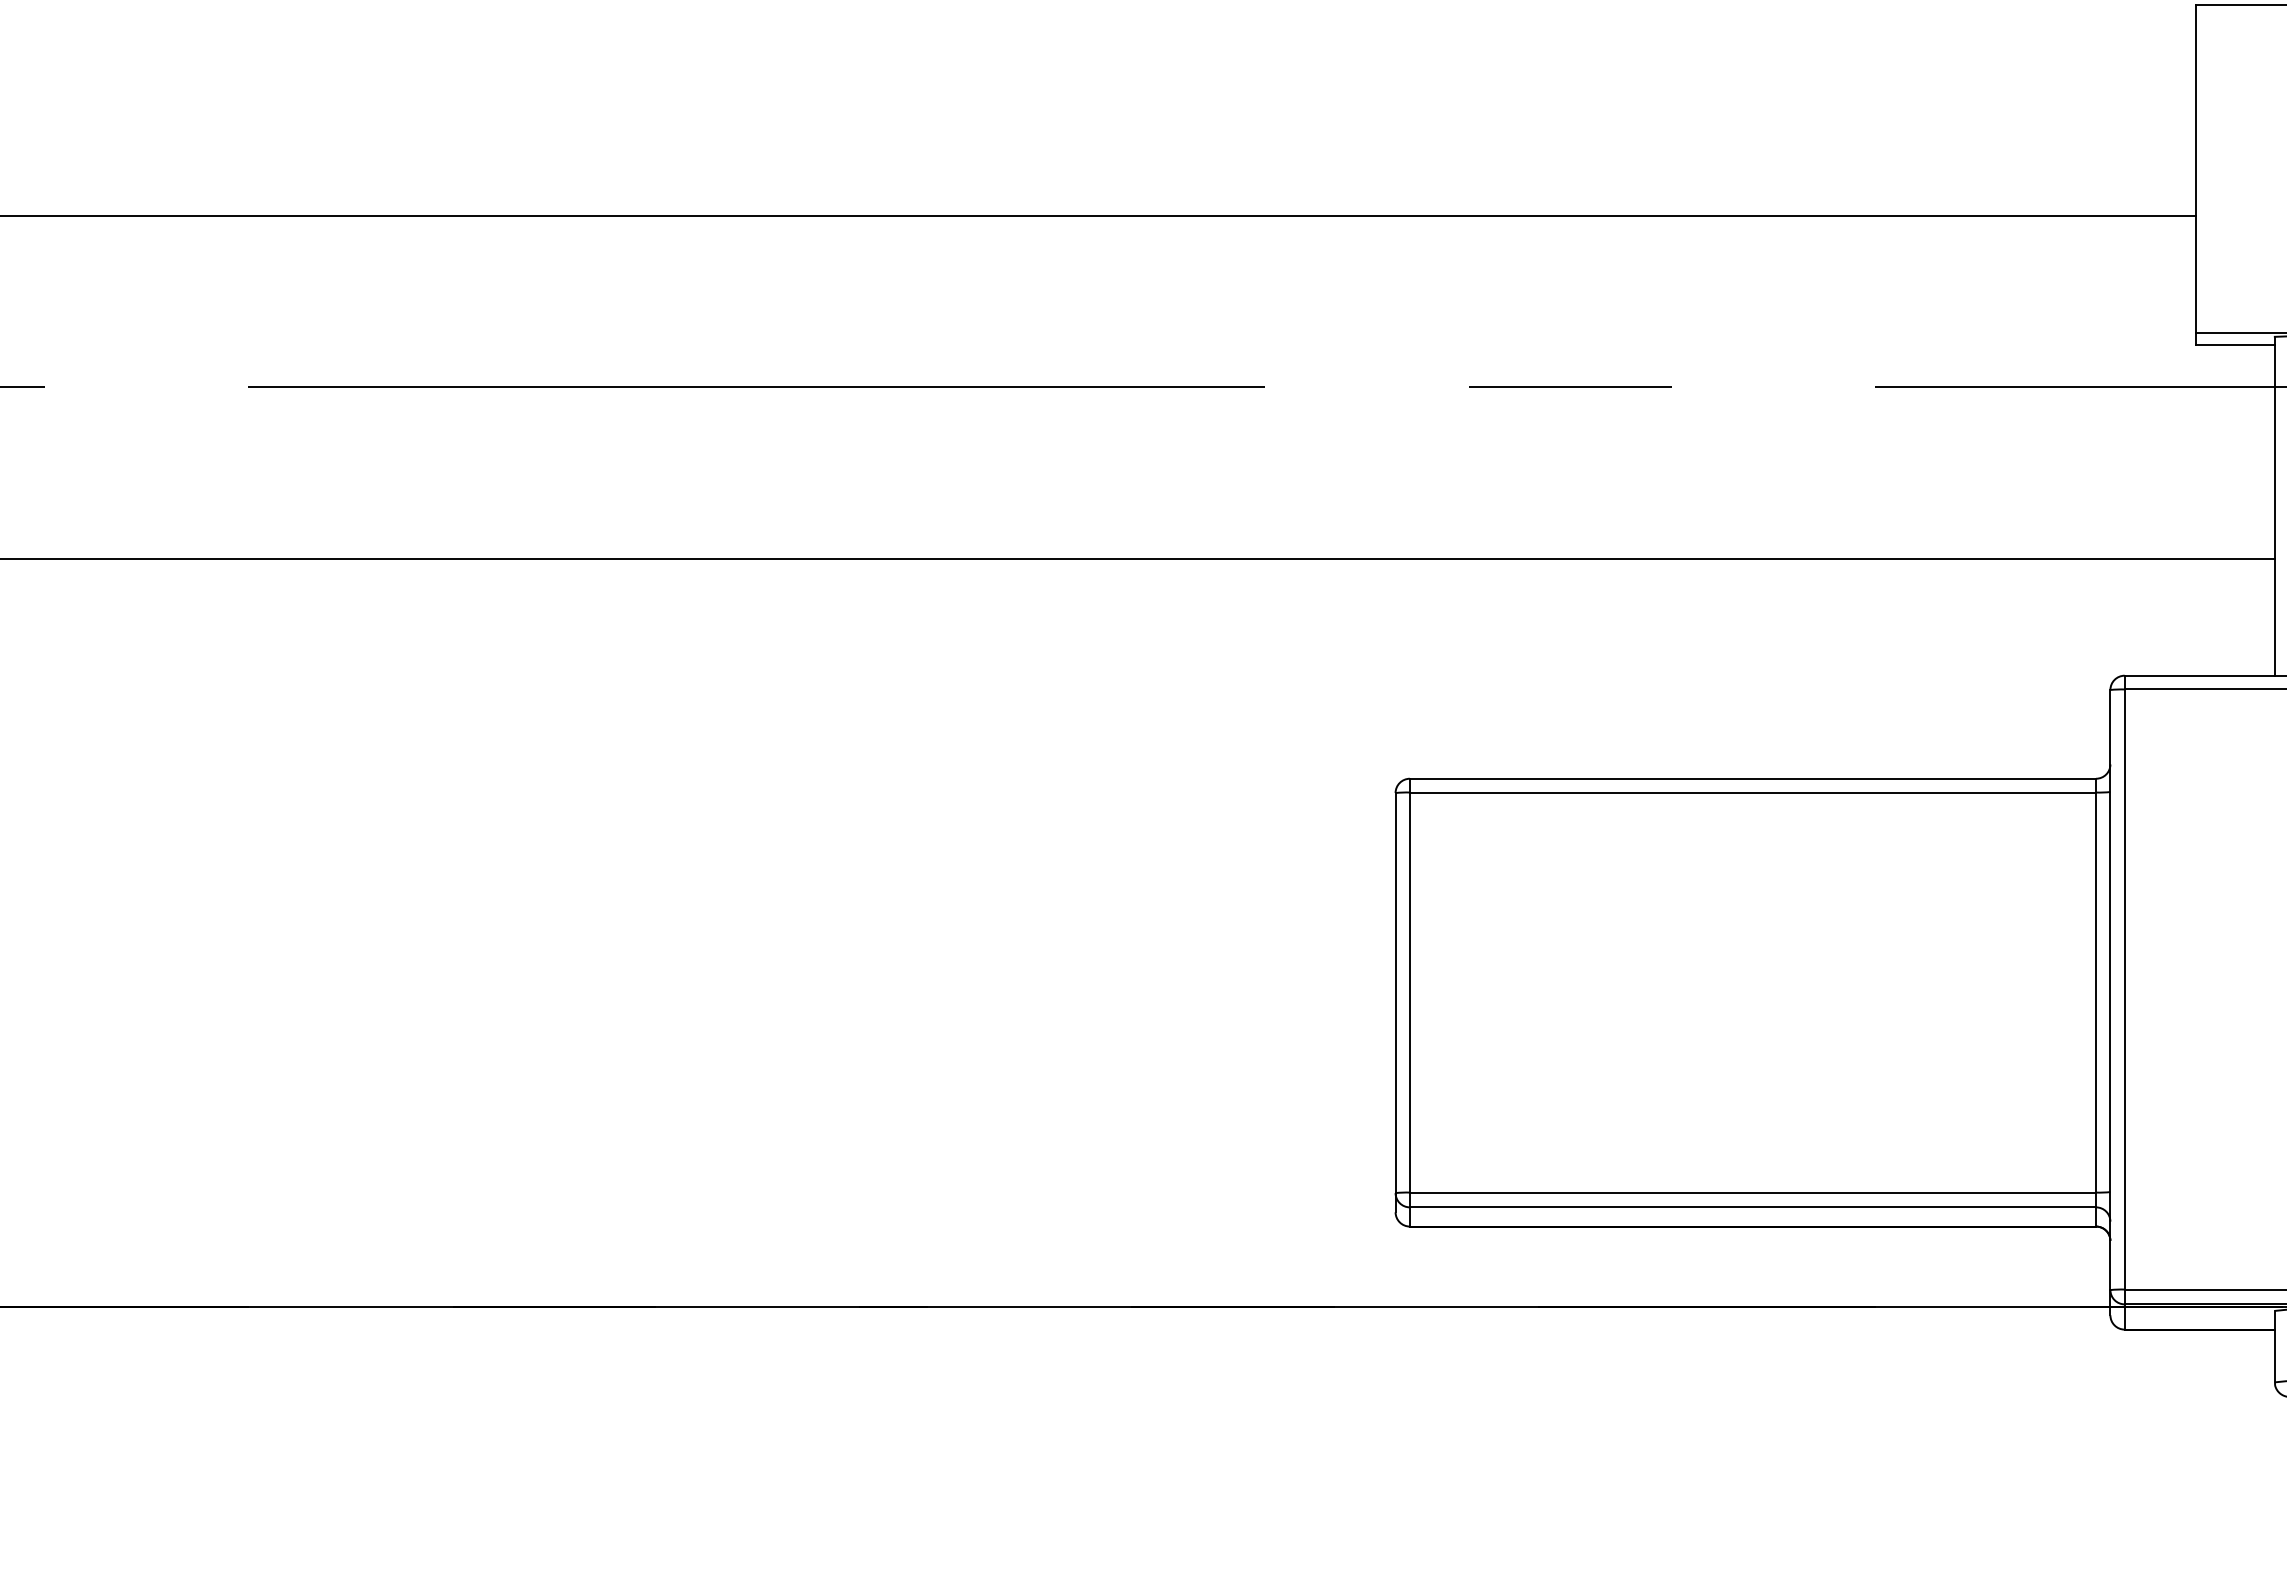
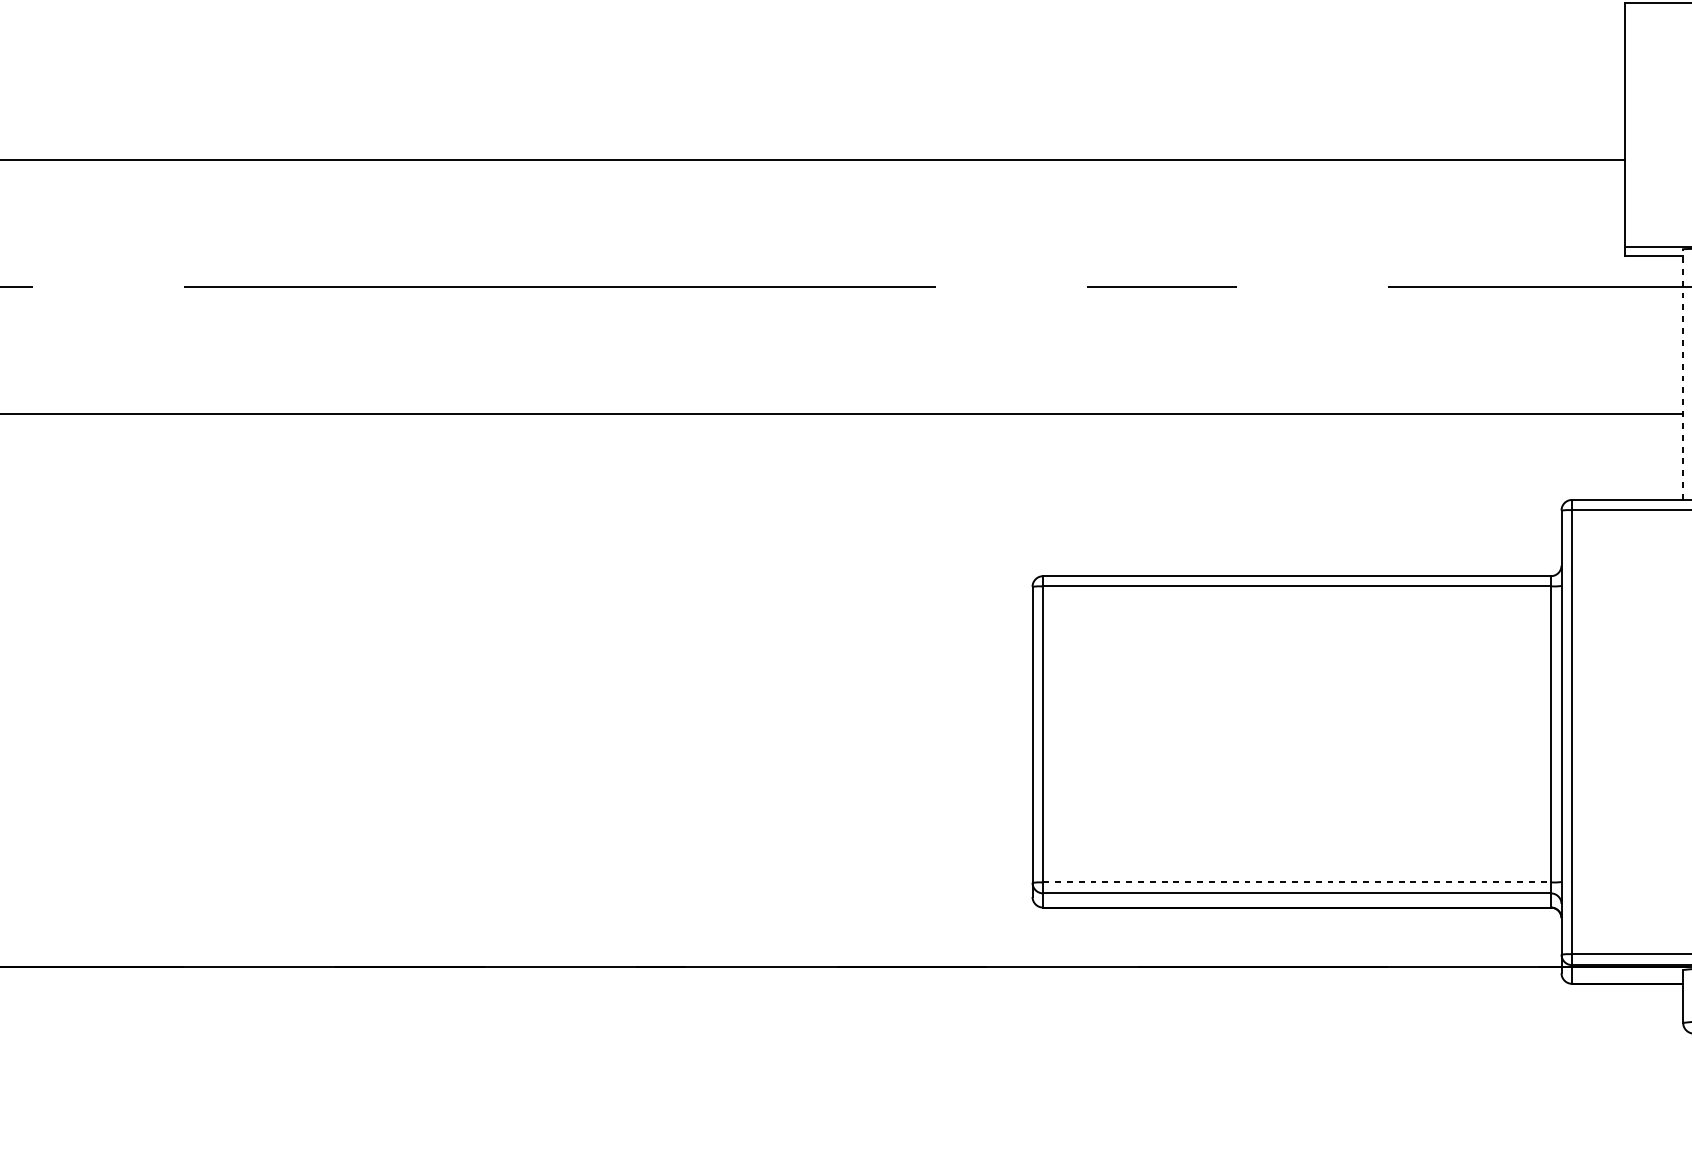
line: (2274, 505) -> (1682, 373), solid -> dashed
line: (1753, 1192) -> (1297, 882), solid -> dashed

